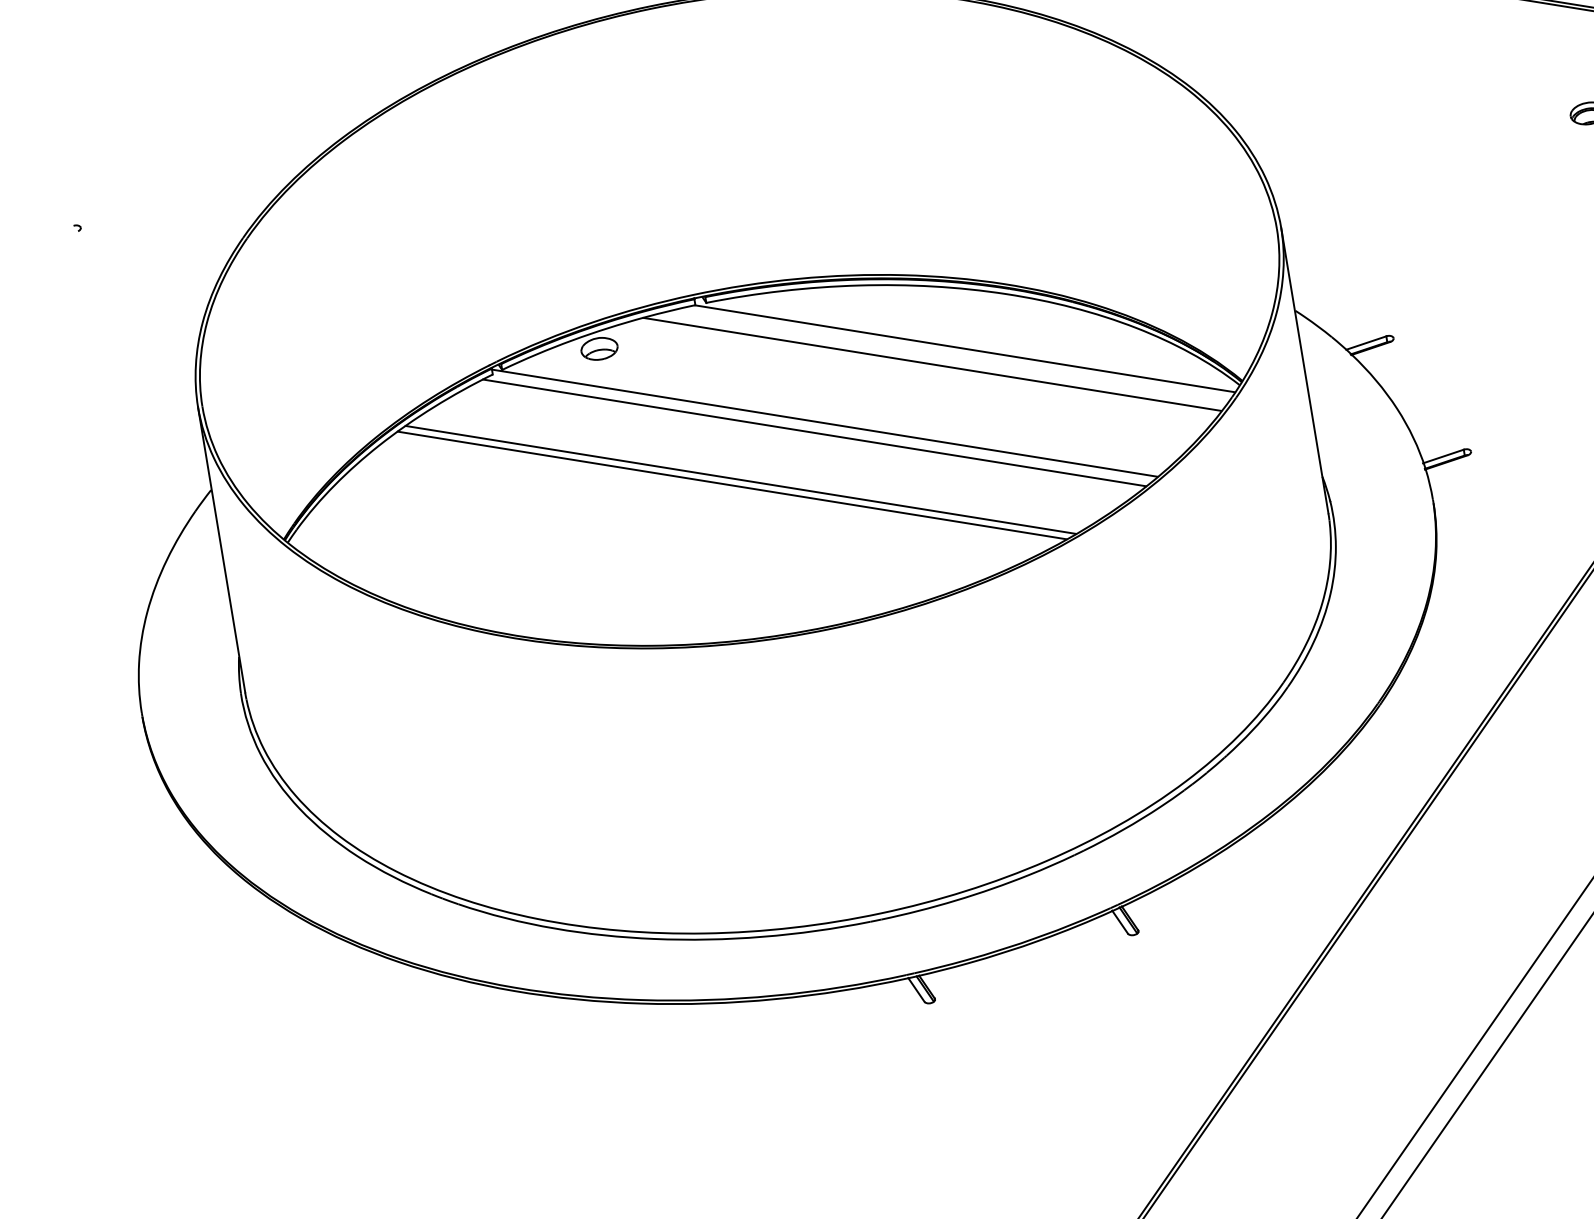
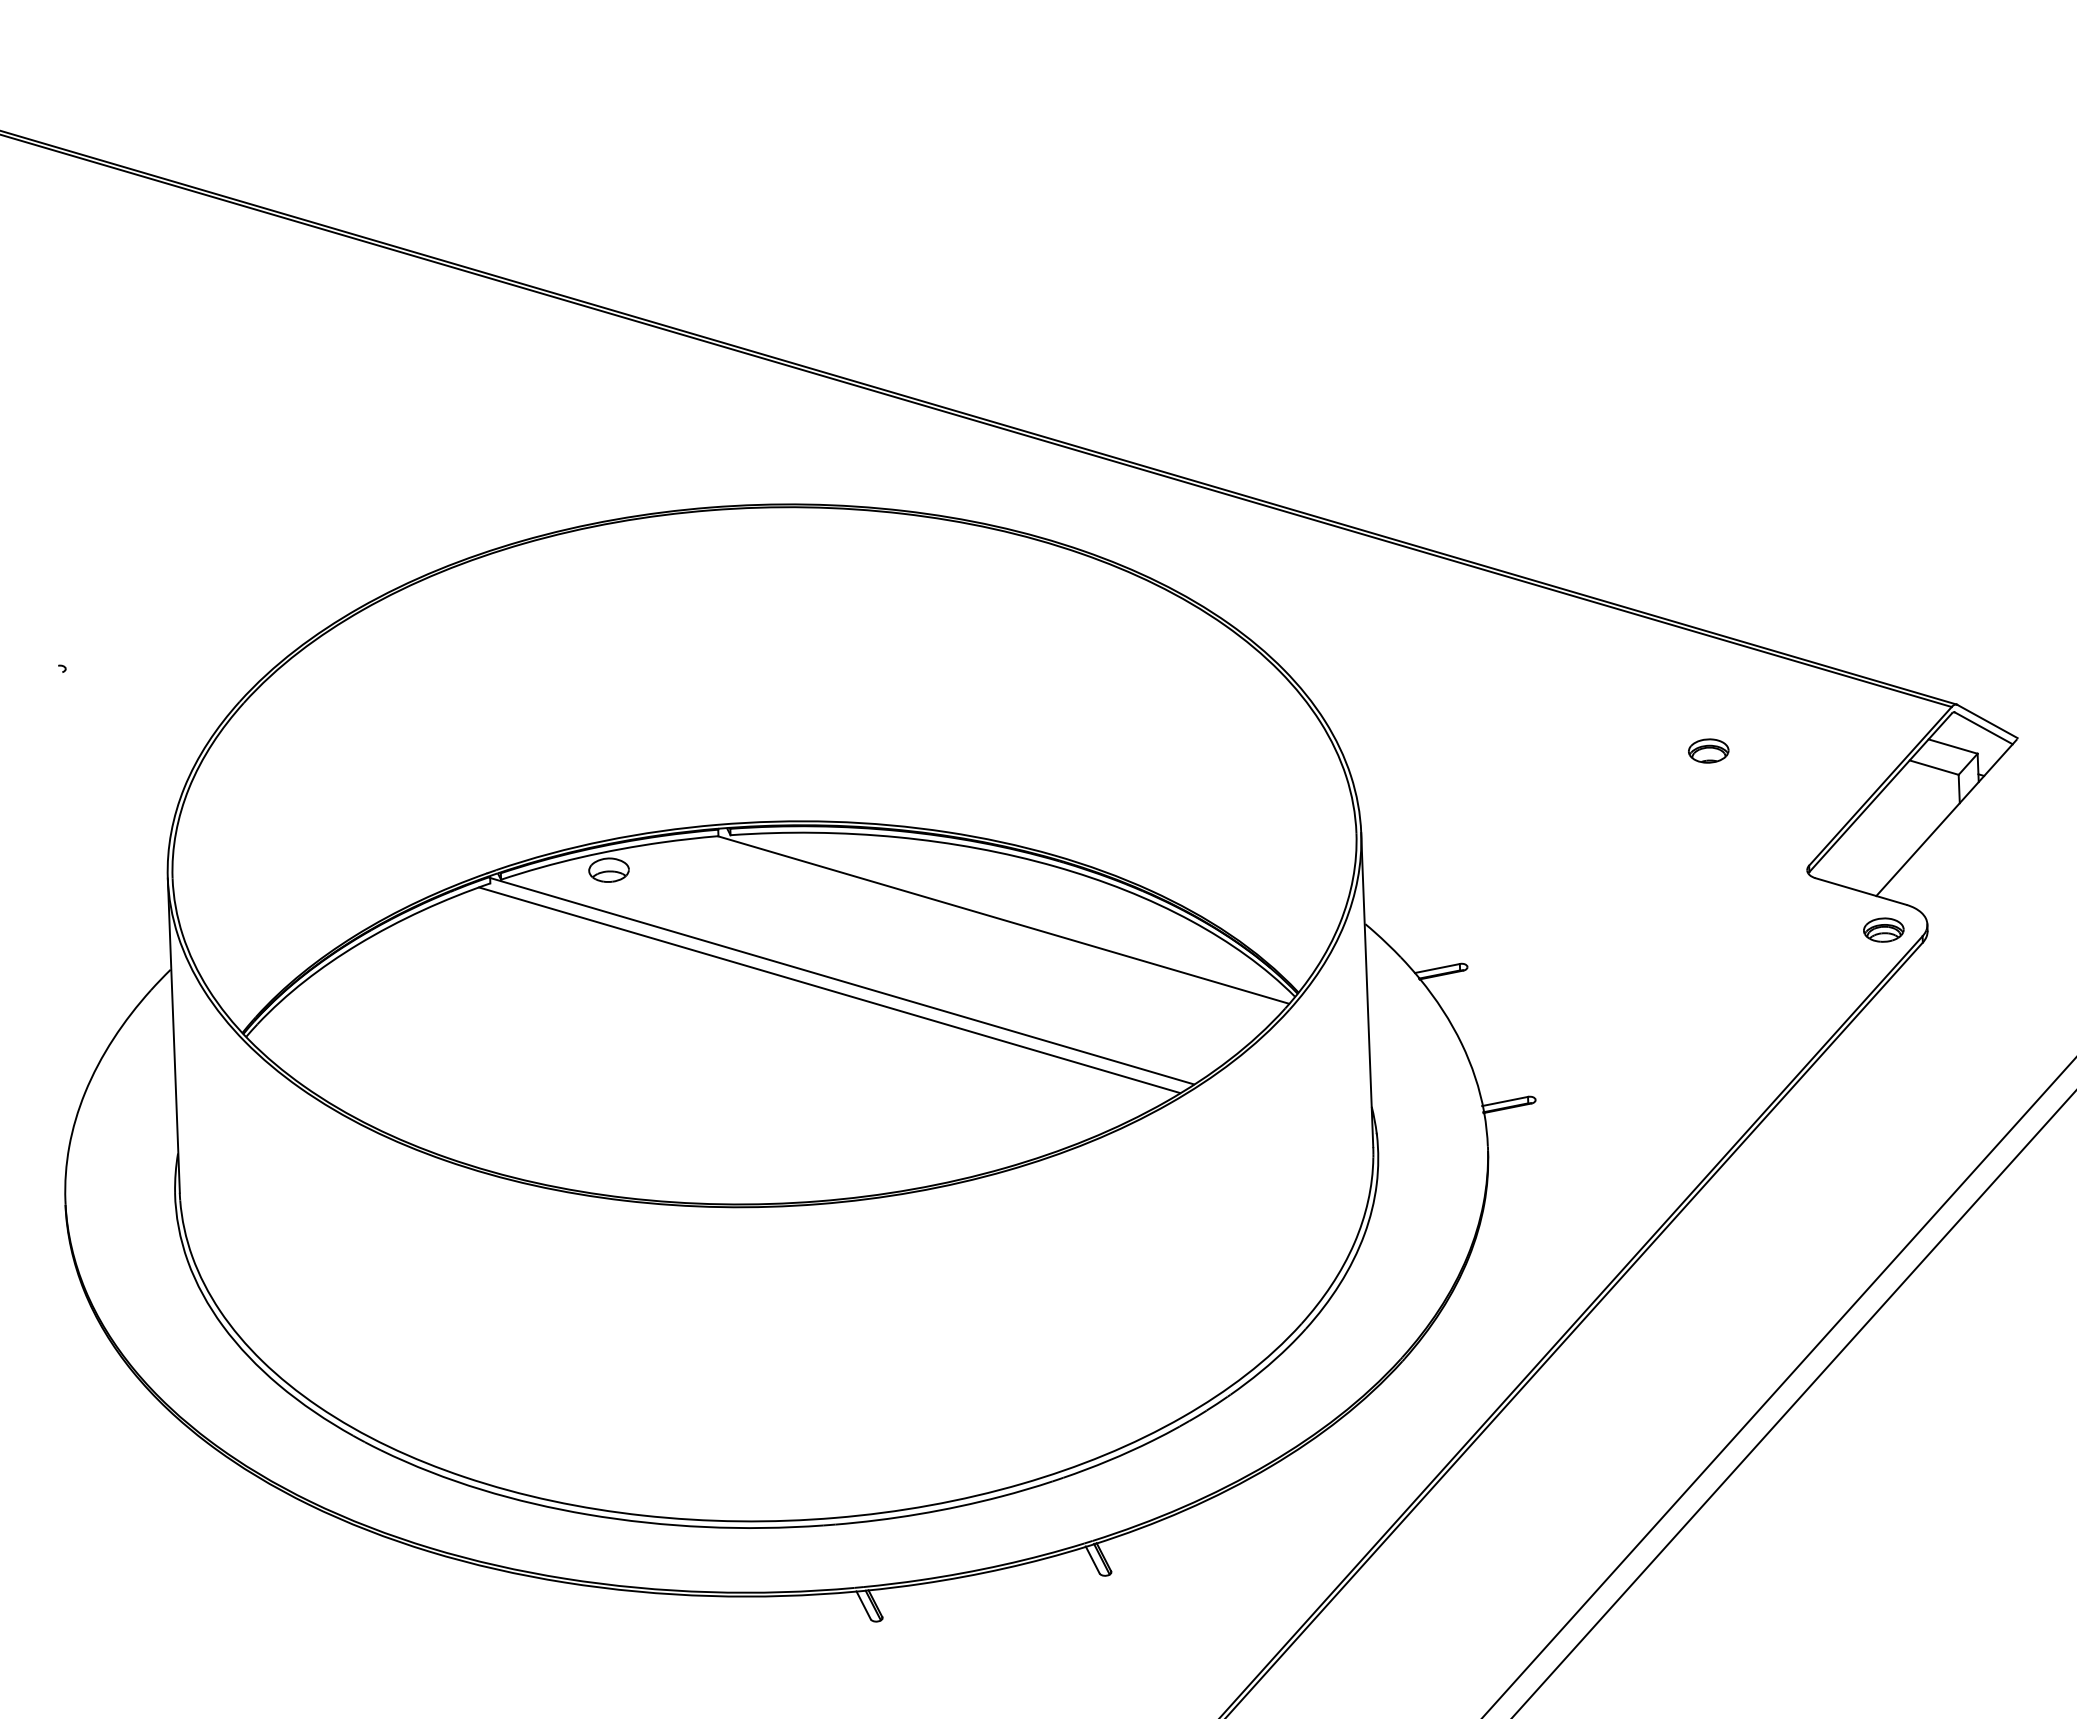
line: (931, 363) -> (965, 931), removed
line: (740, 479) -> (743, 1030), removed
line: (732, 485) -> (733, 1035), removed

